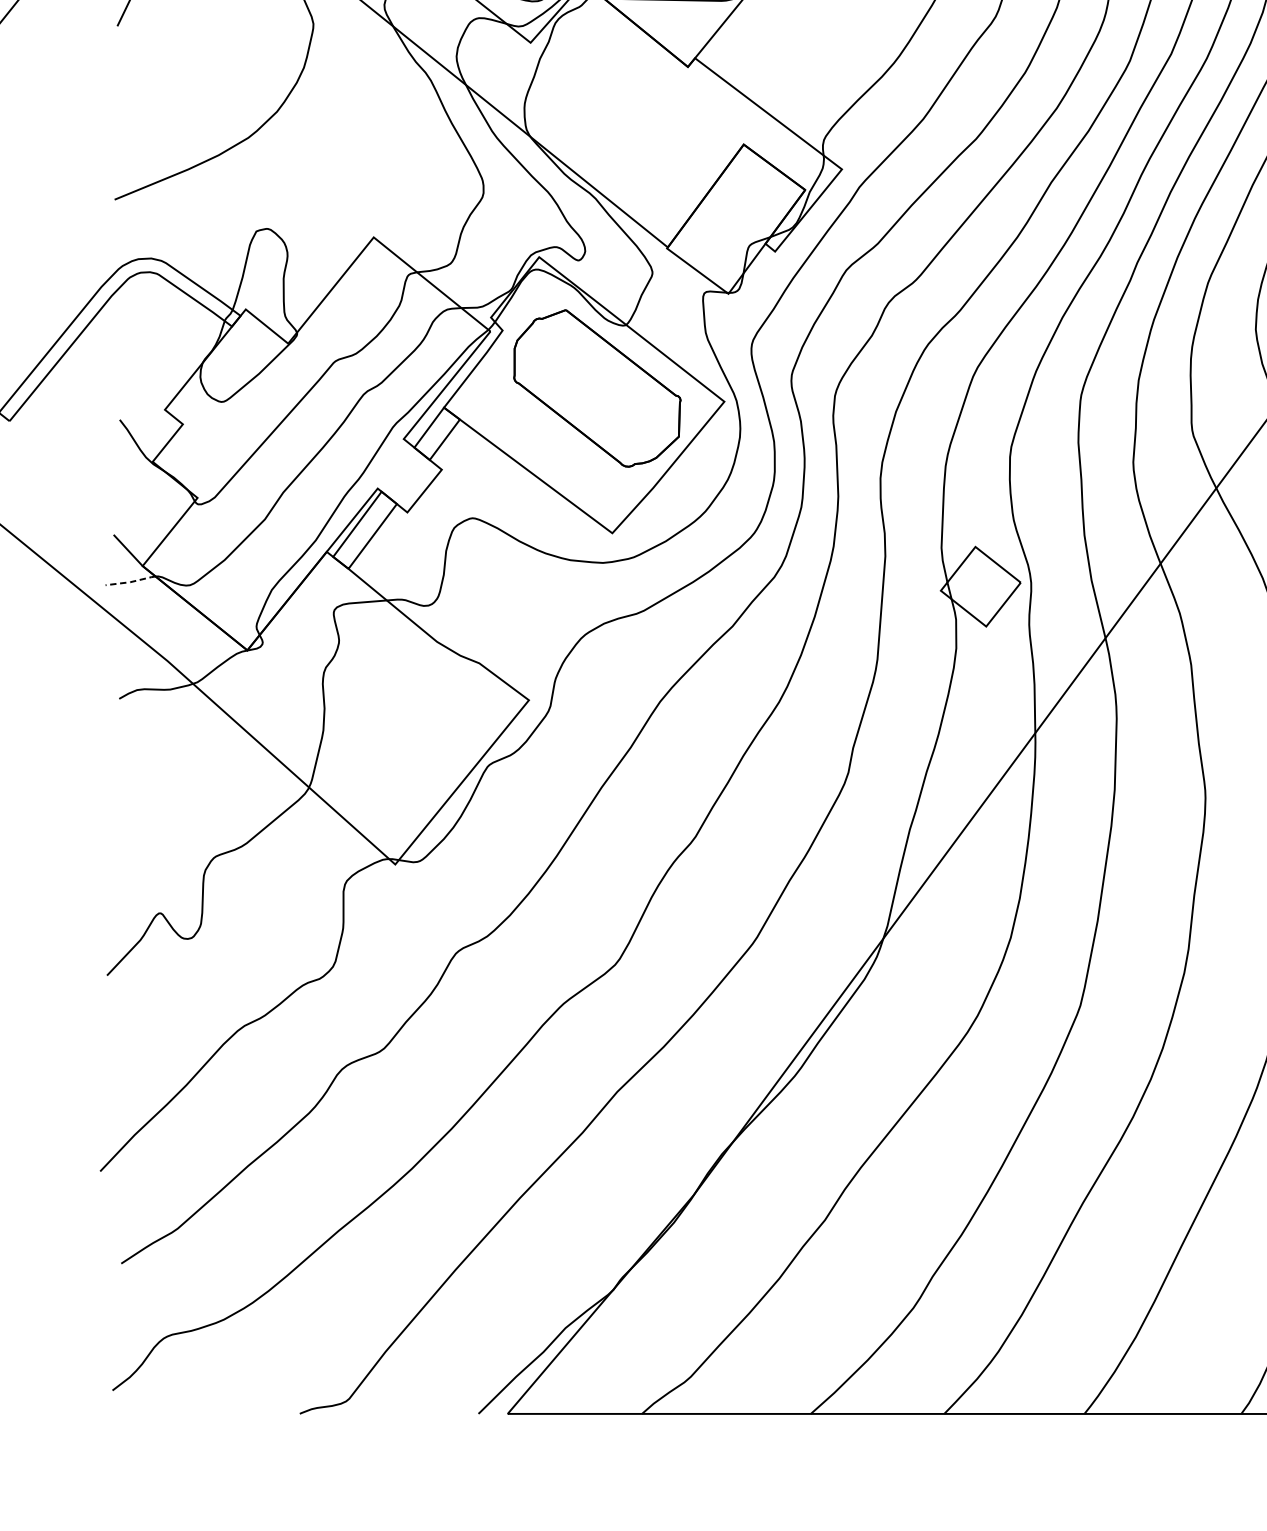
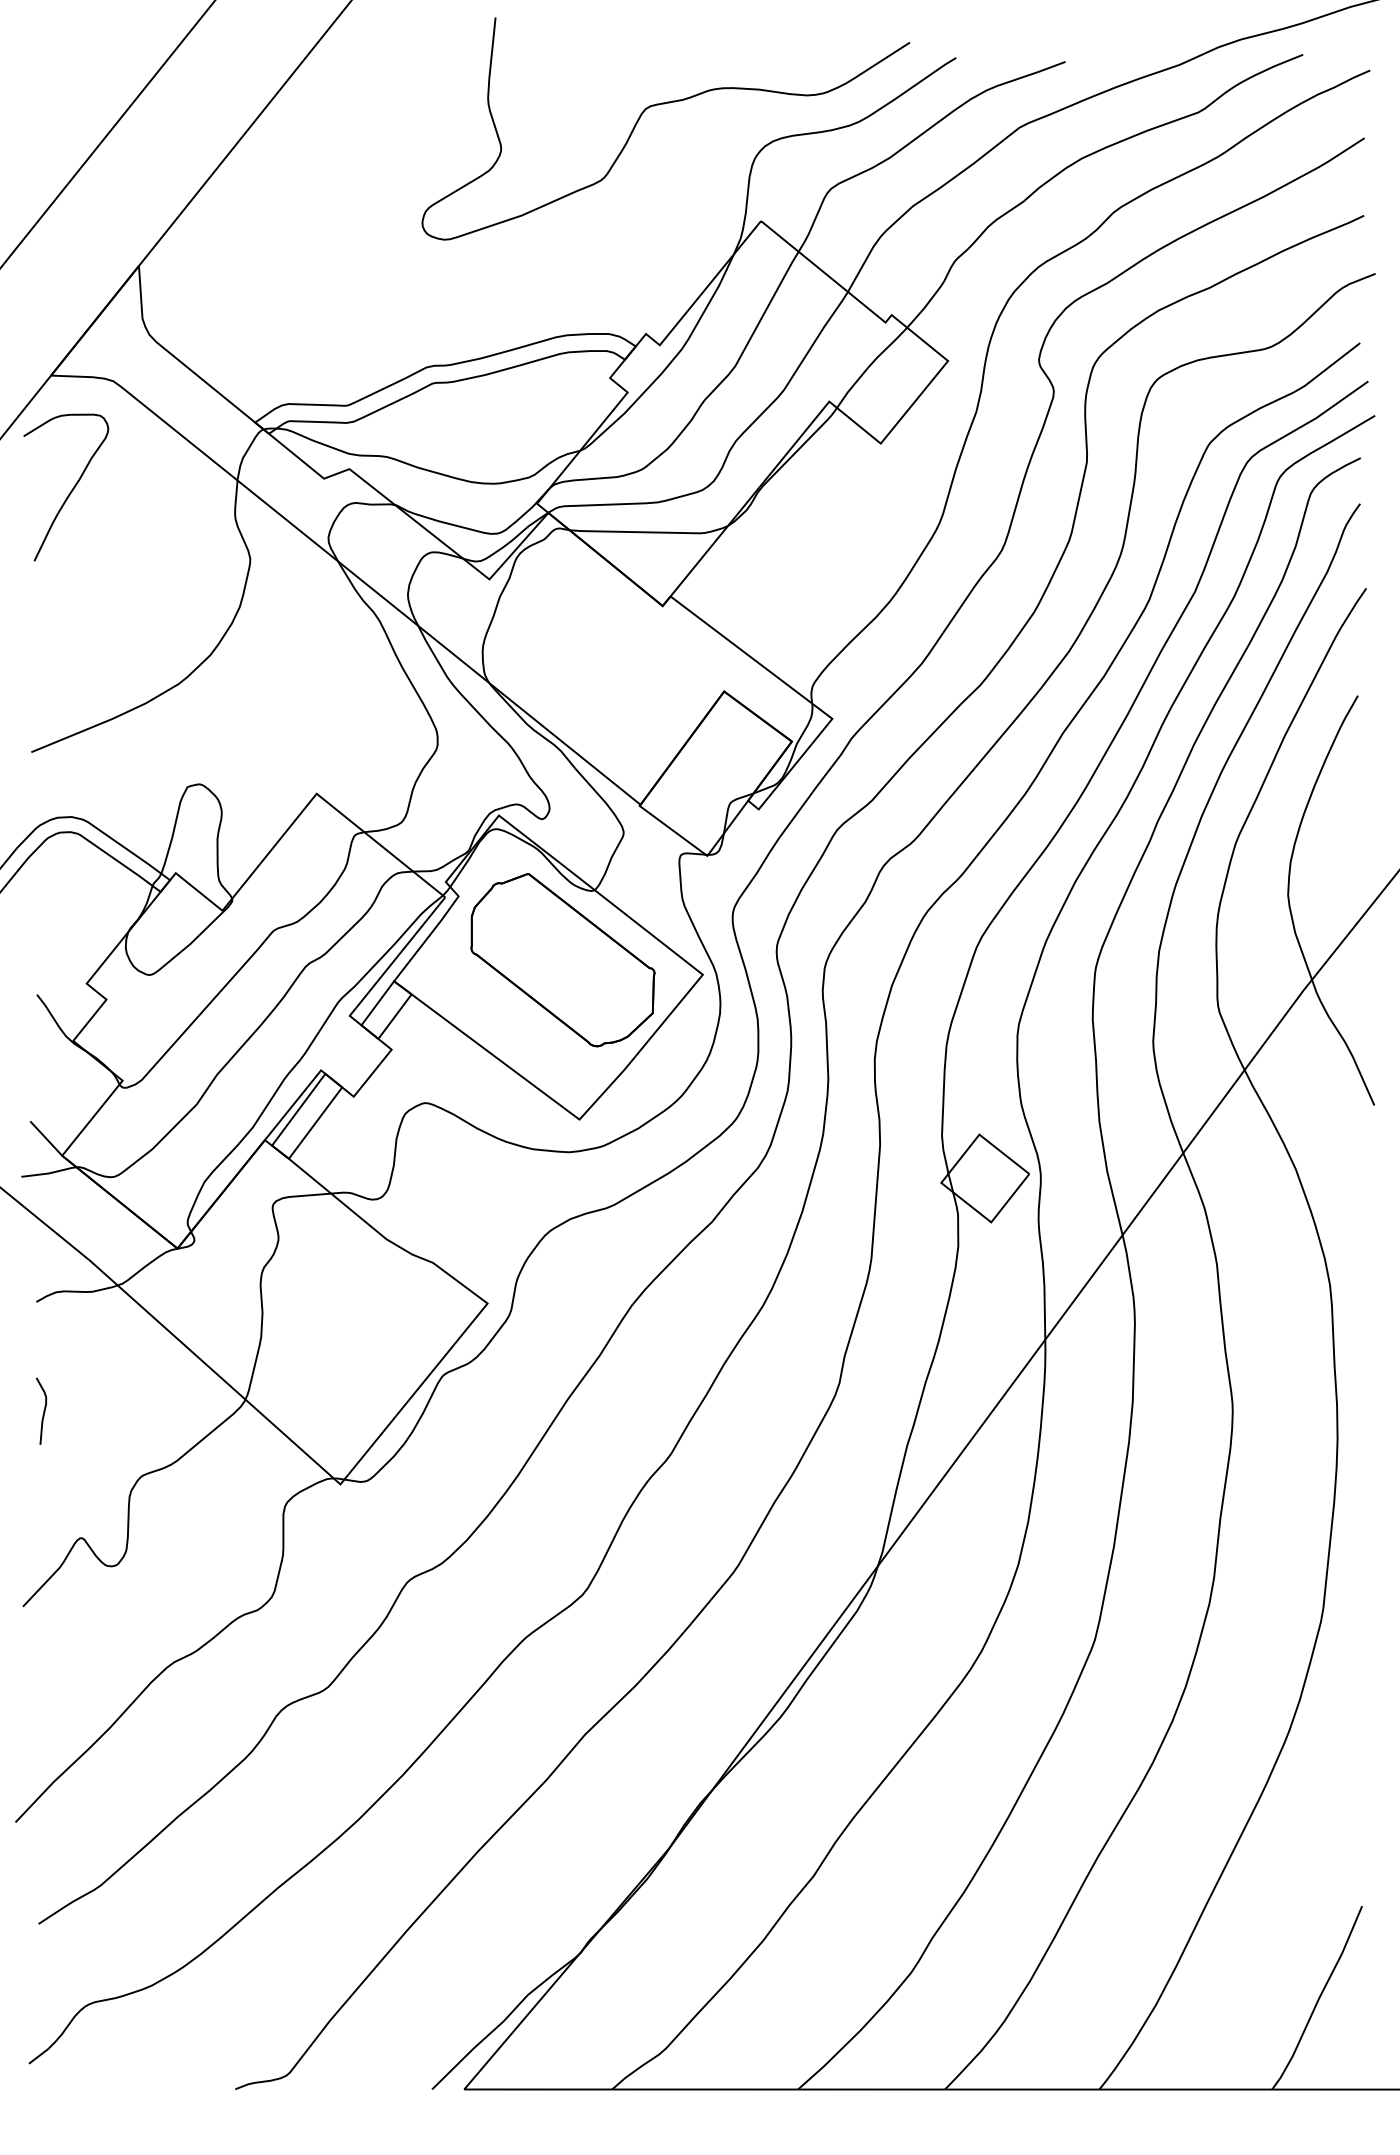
line: (131, 582) -> (49, 1173), dashed -> solid
curve: (125, 797) -> (43, 1410), added

